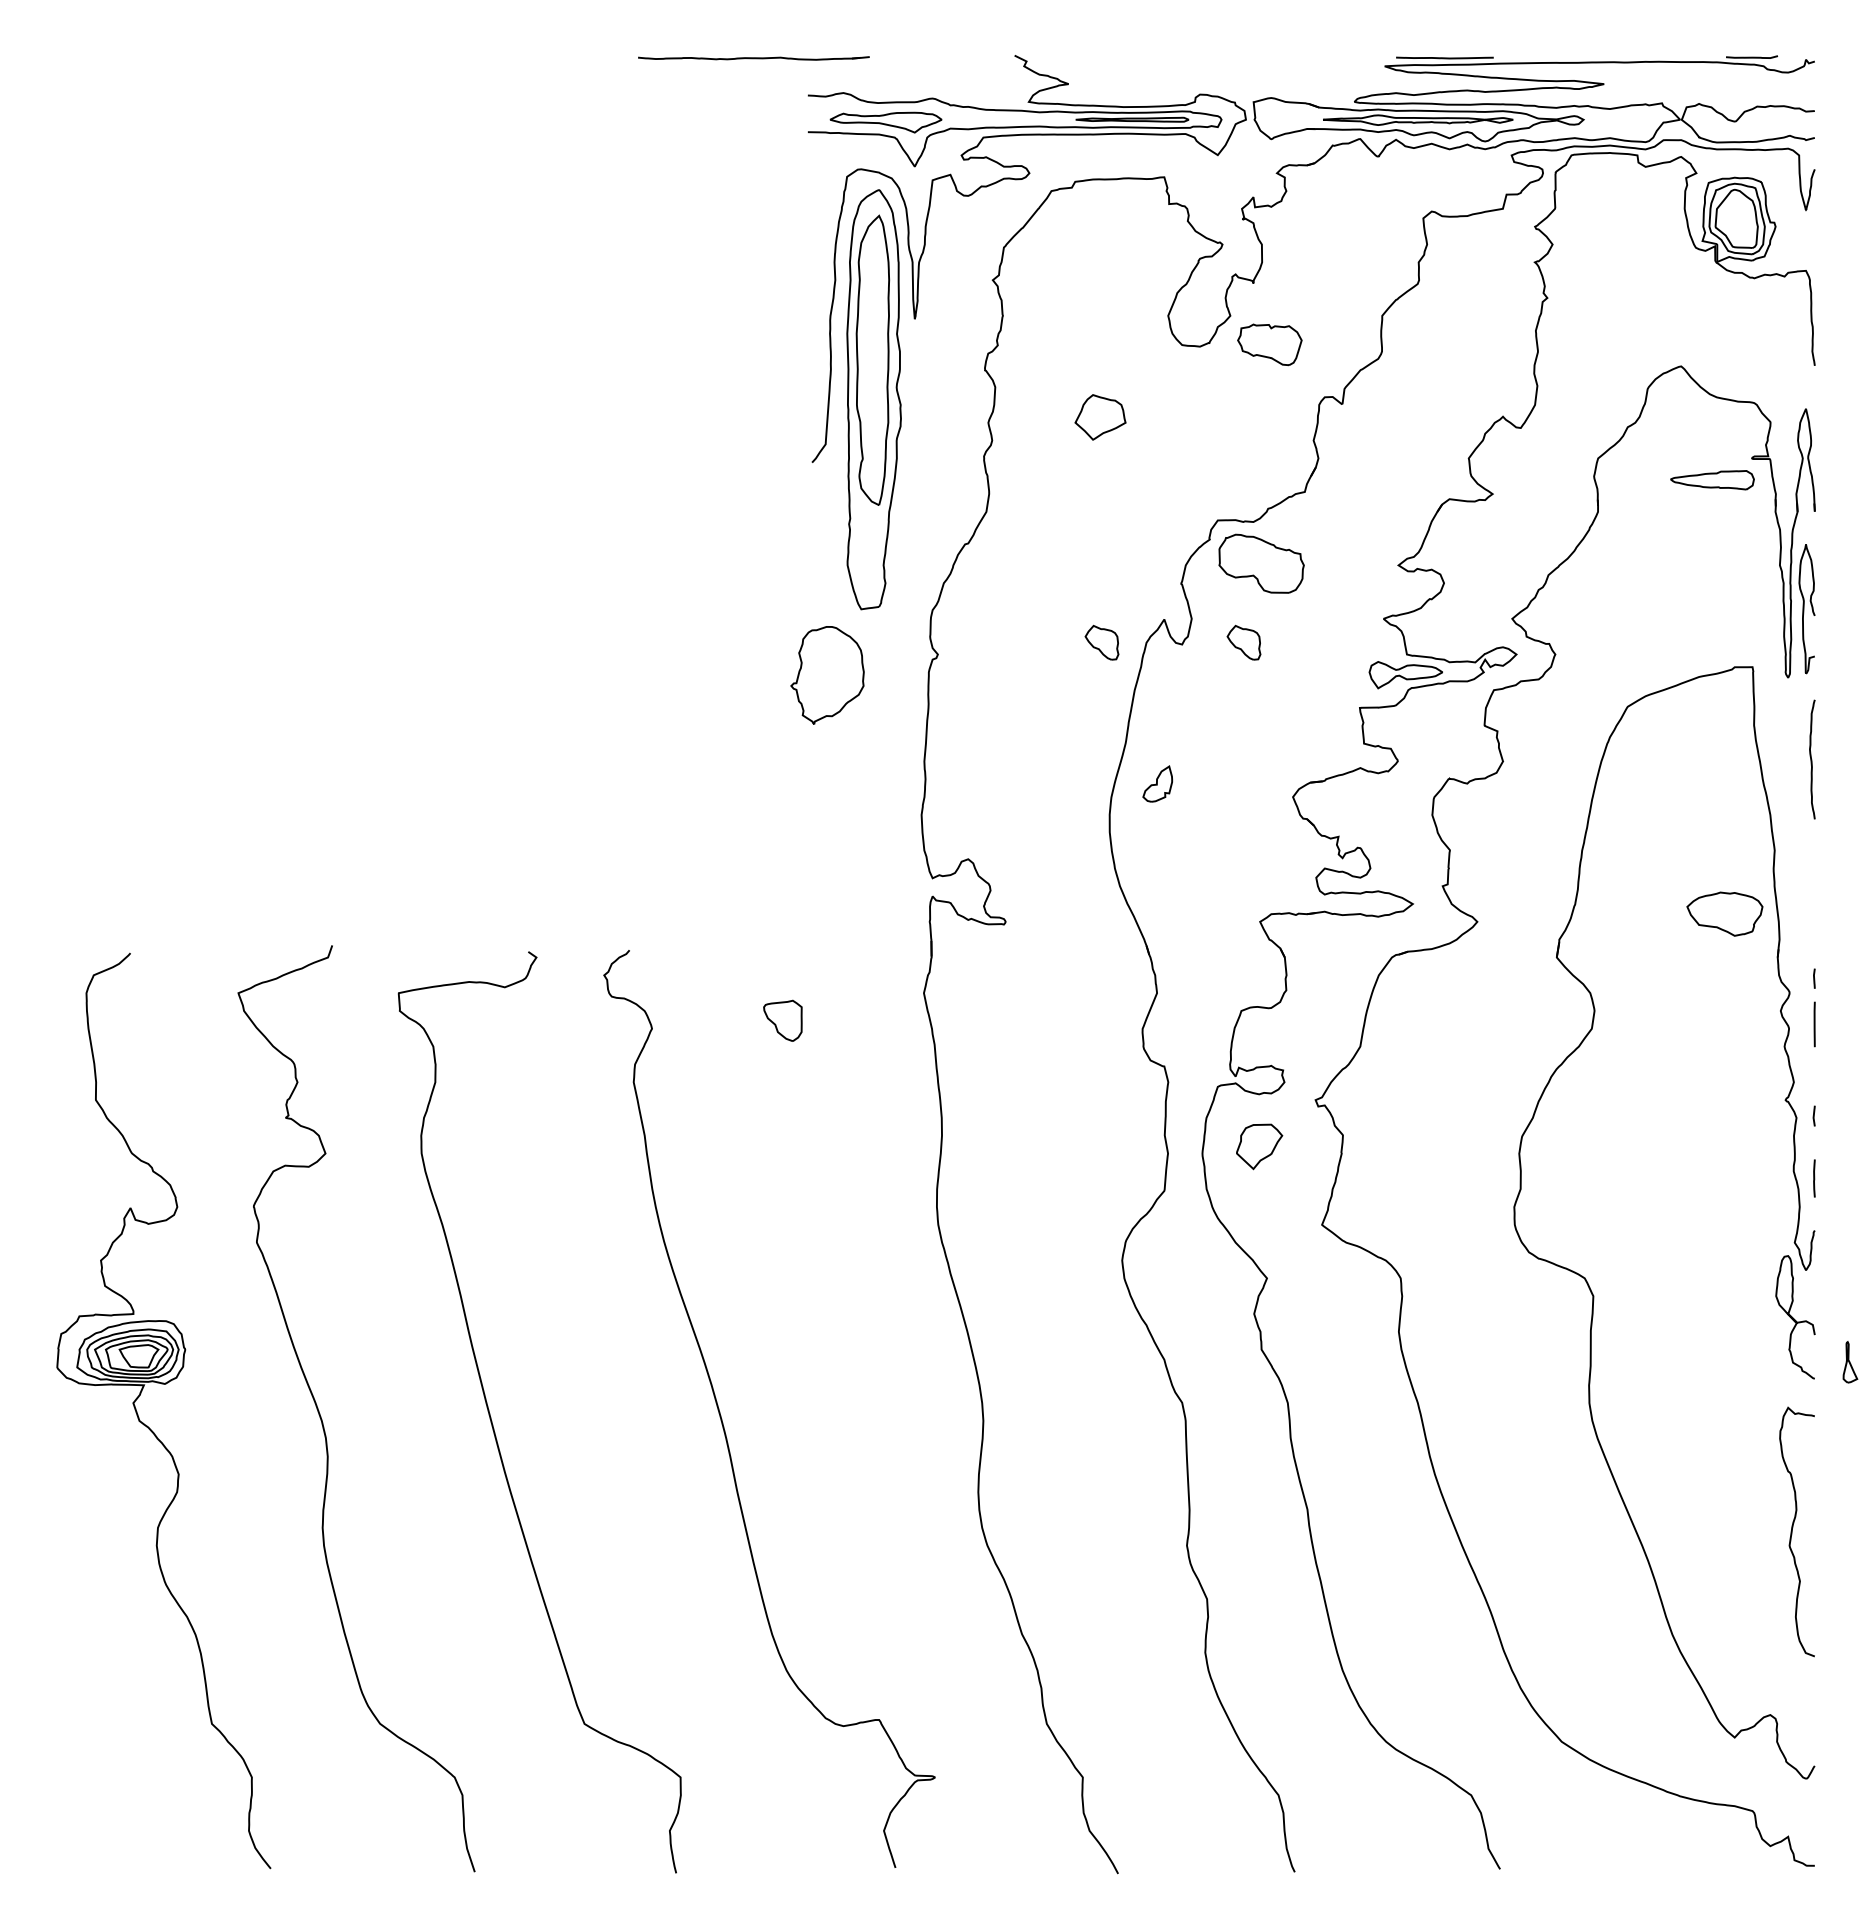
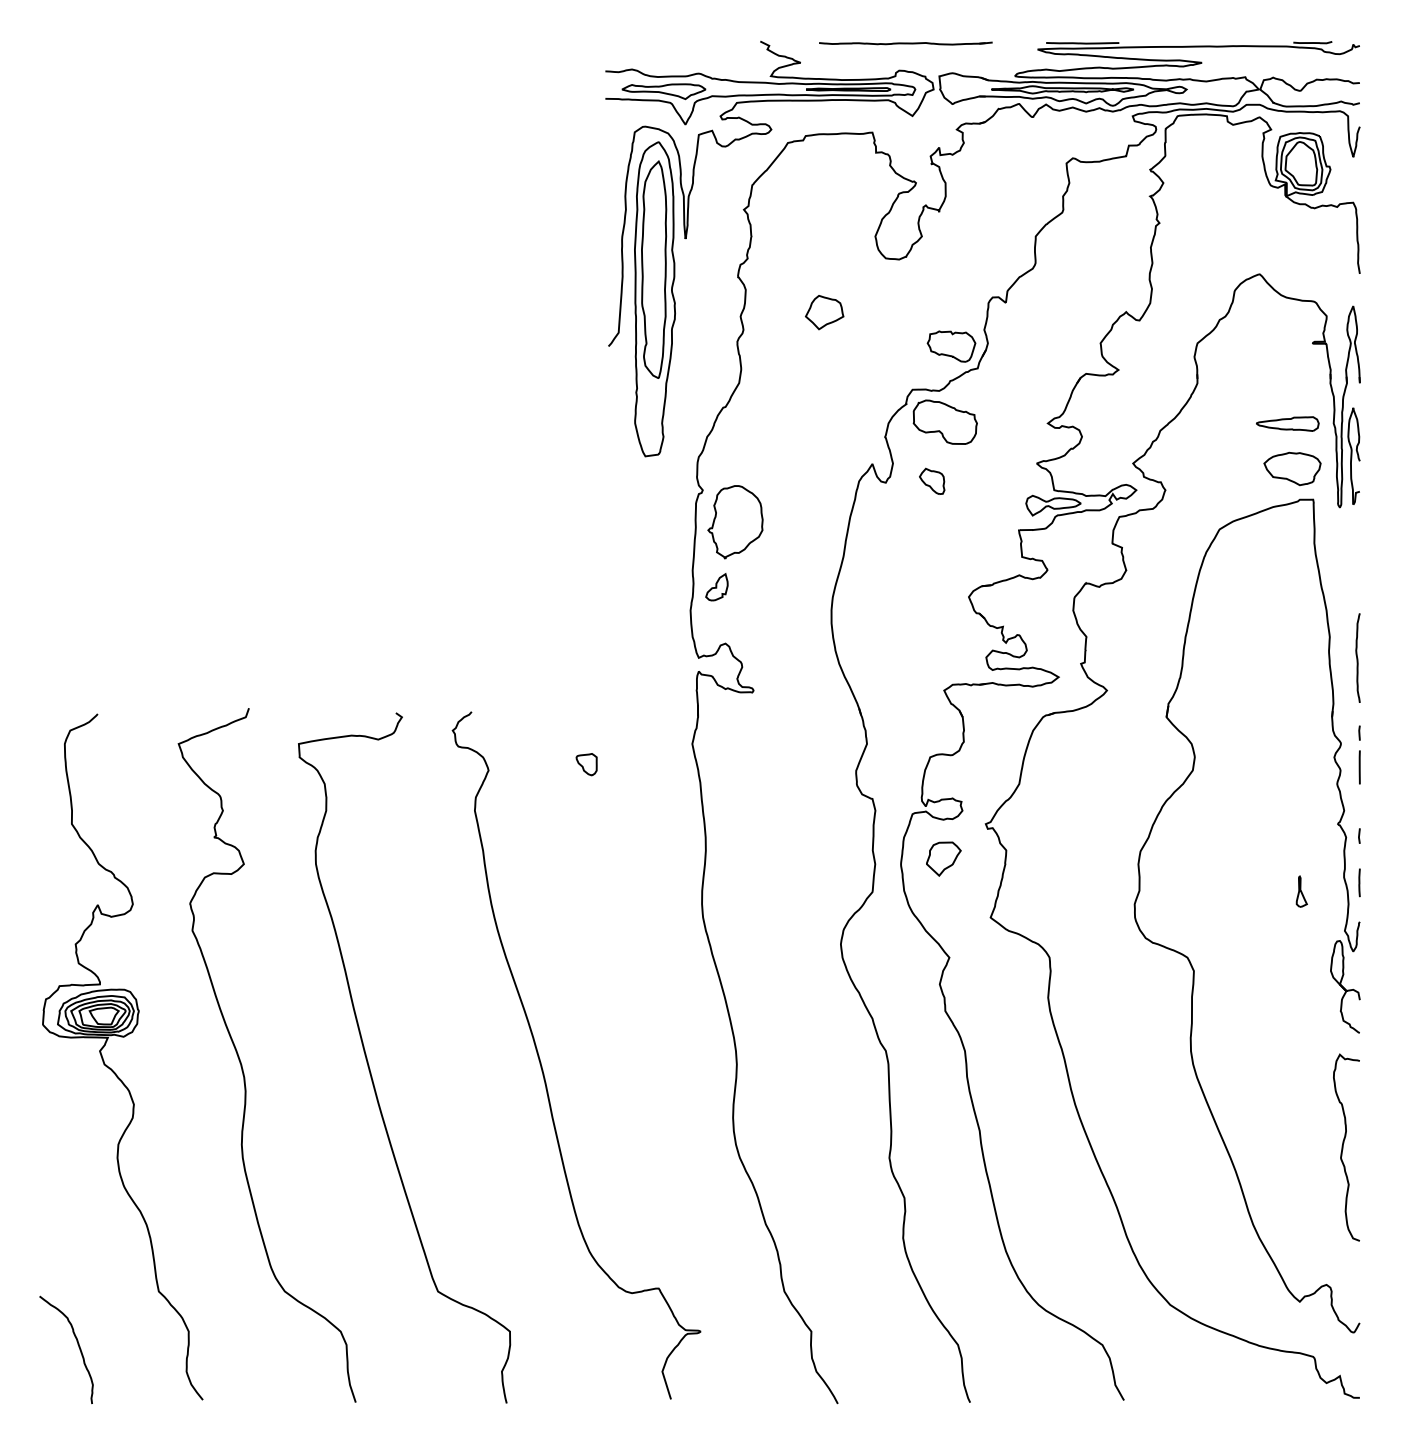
part: (753, 58) -> (905, 43), moved
part: (1269, 344) -> (951, 346), moved
part: (1712, 480) -> (1287, 424), moved
part: (1101, 642) -> (825, 481), removed
part: (827, 675) -> (735, 522), moved
curve: (1812, 759) -> (1358, 658), moved
part: (1157, 783) -> (716, 586), moved
part: (1724, 913) -> (1292, 468), moved
part: (782, 1020) -> (586, 764), size x0.71
part: (1850, 1362) -> (1301, 891), moved
curve: (103, 1794) -> (77, 1344), added

